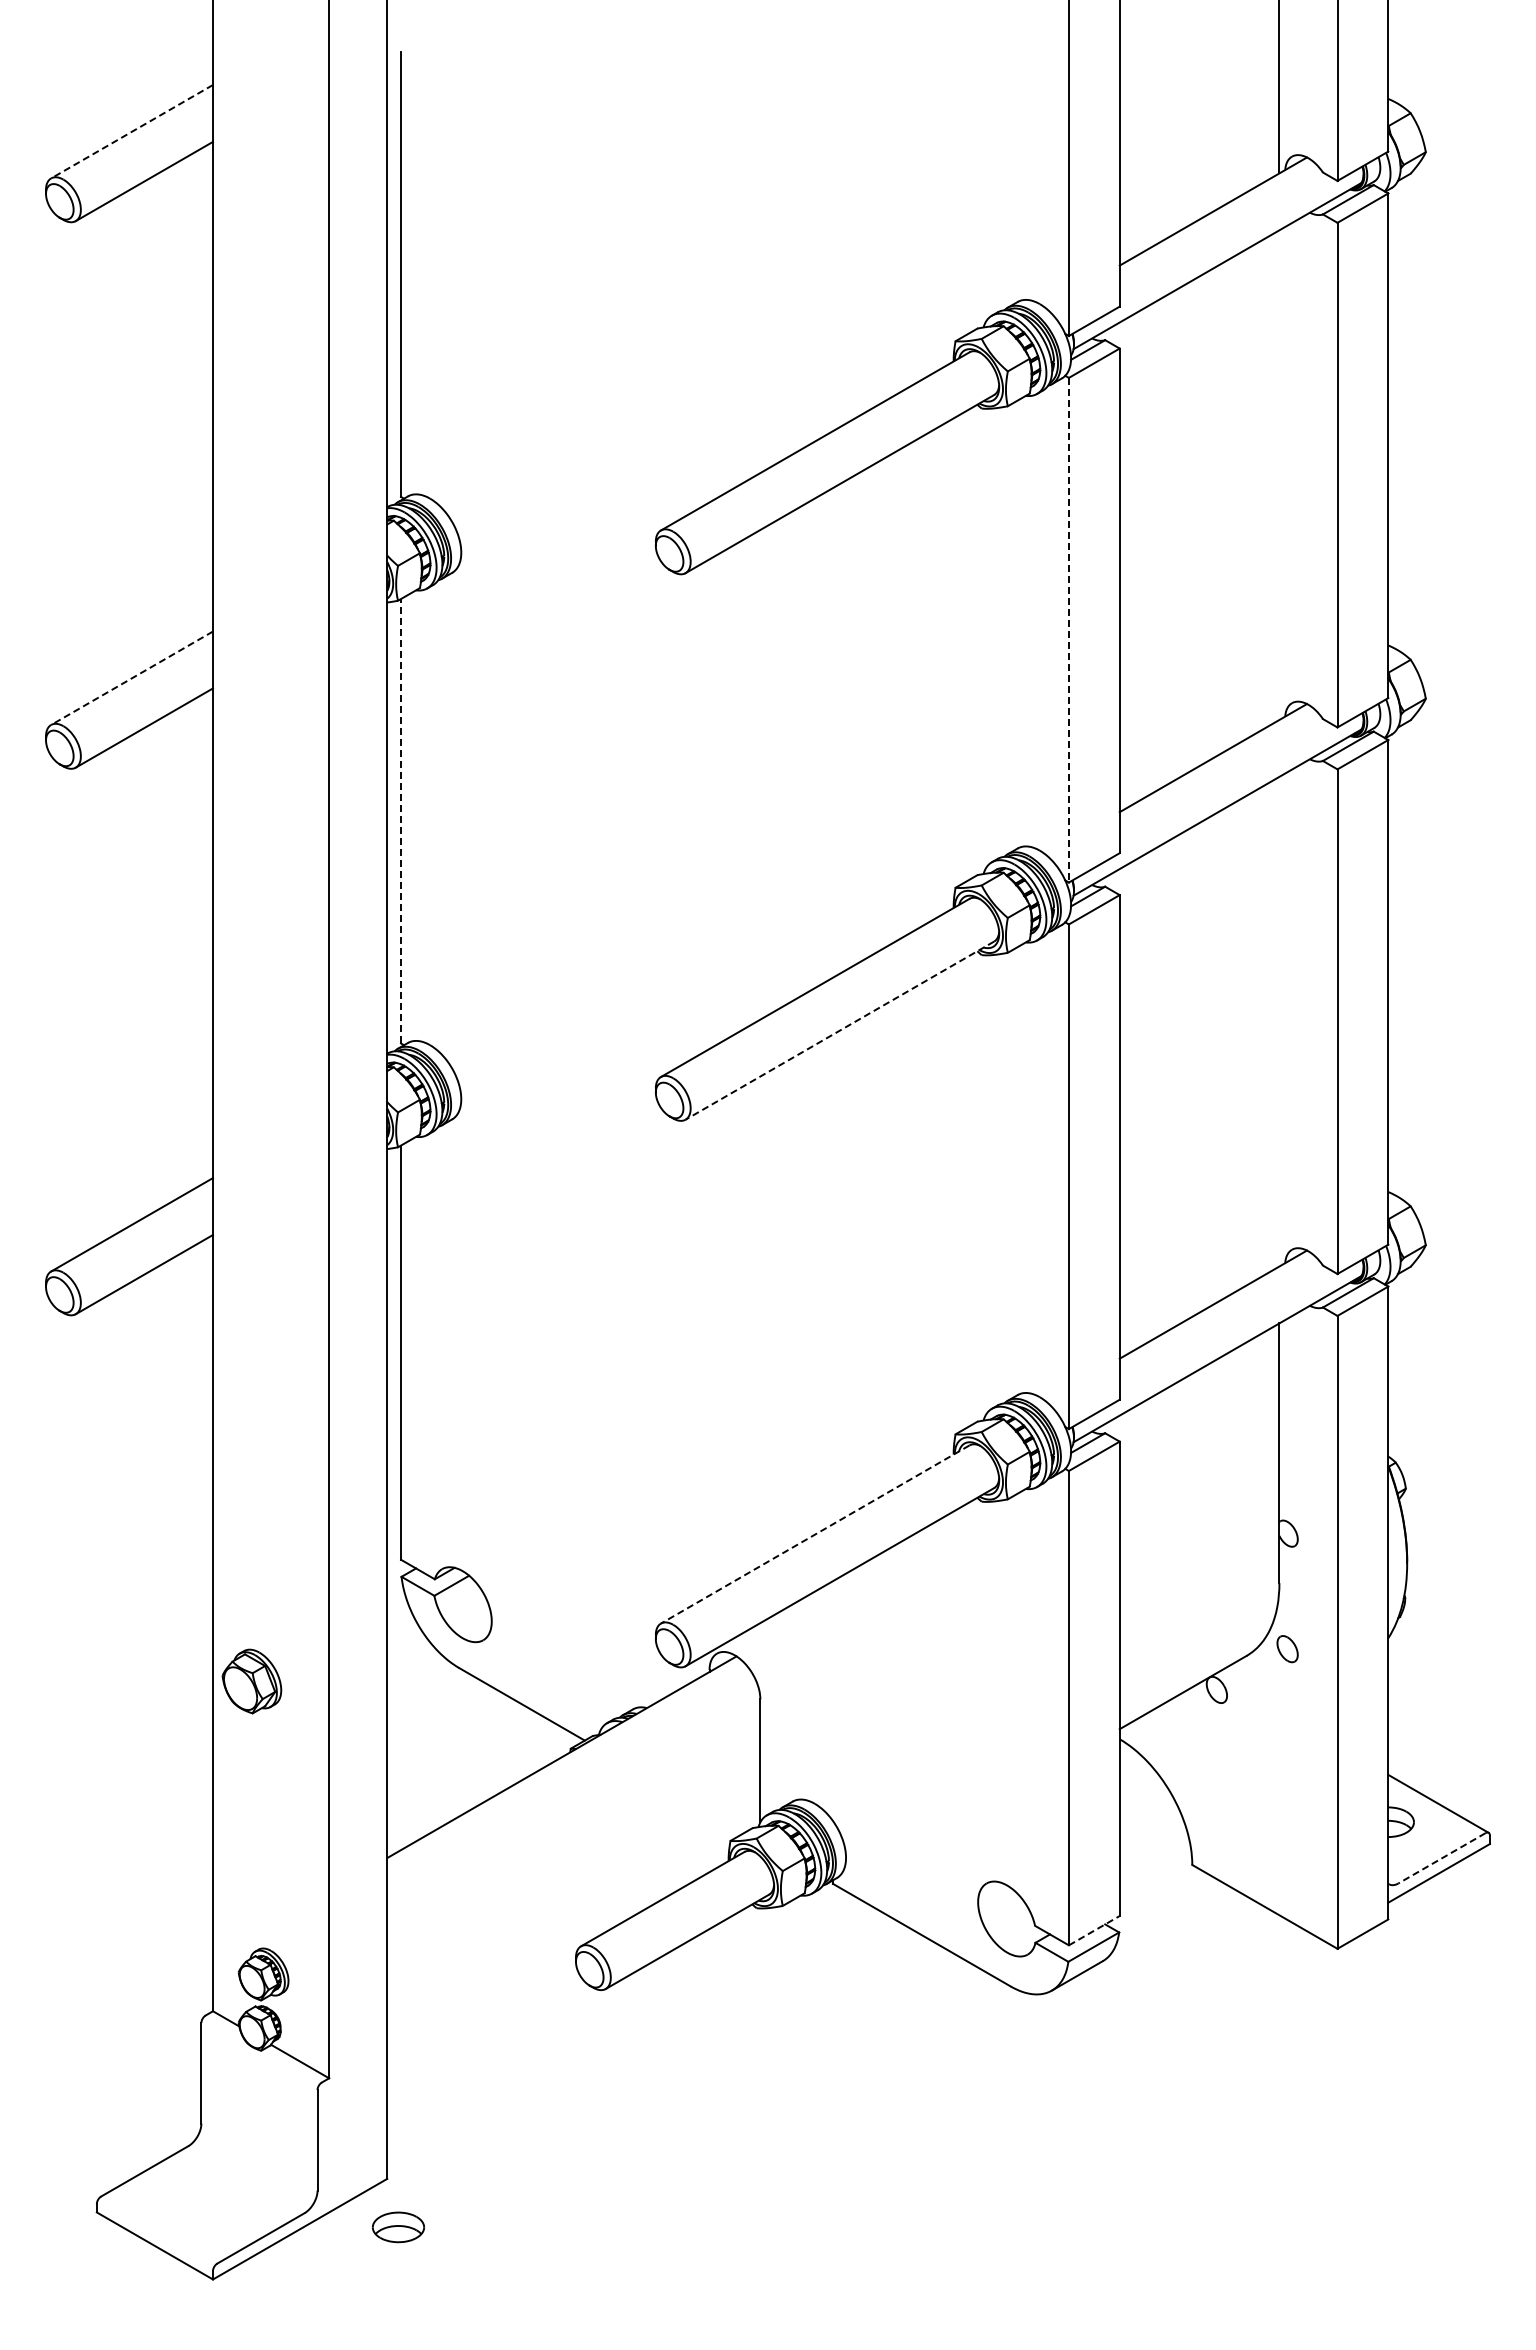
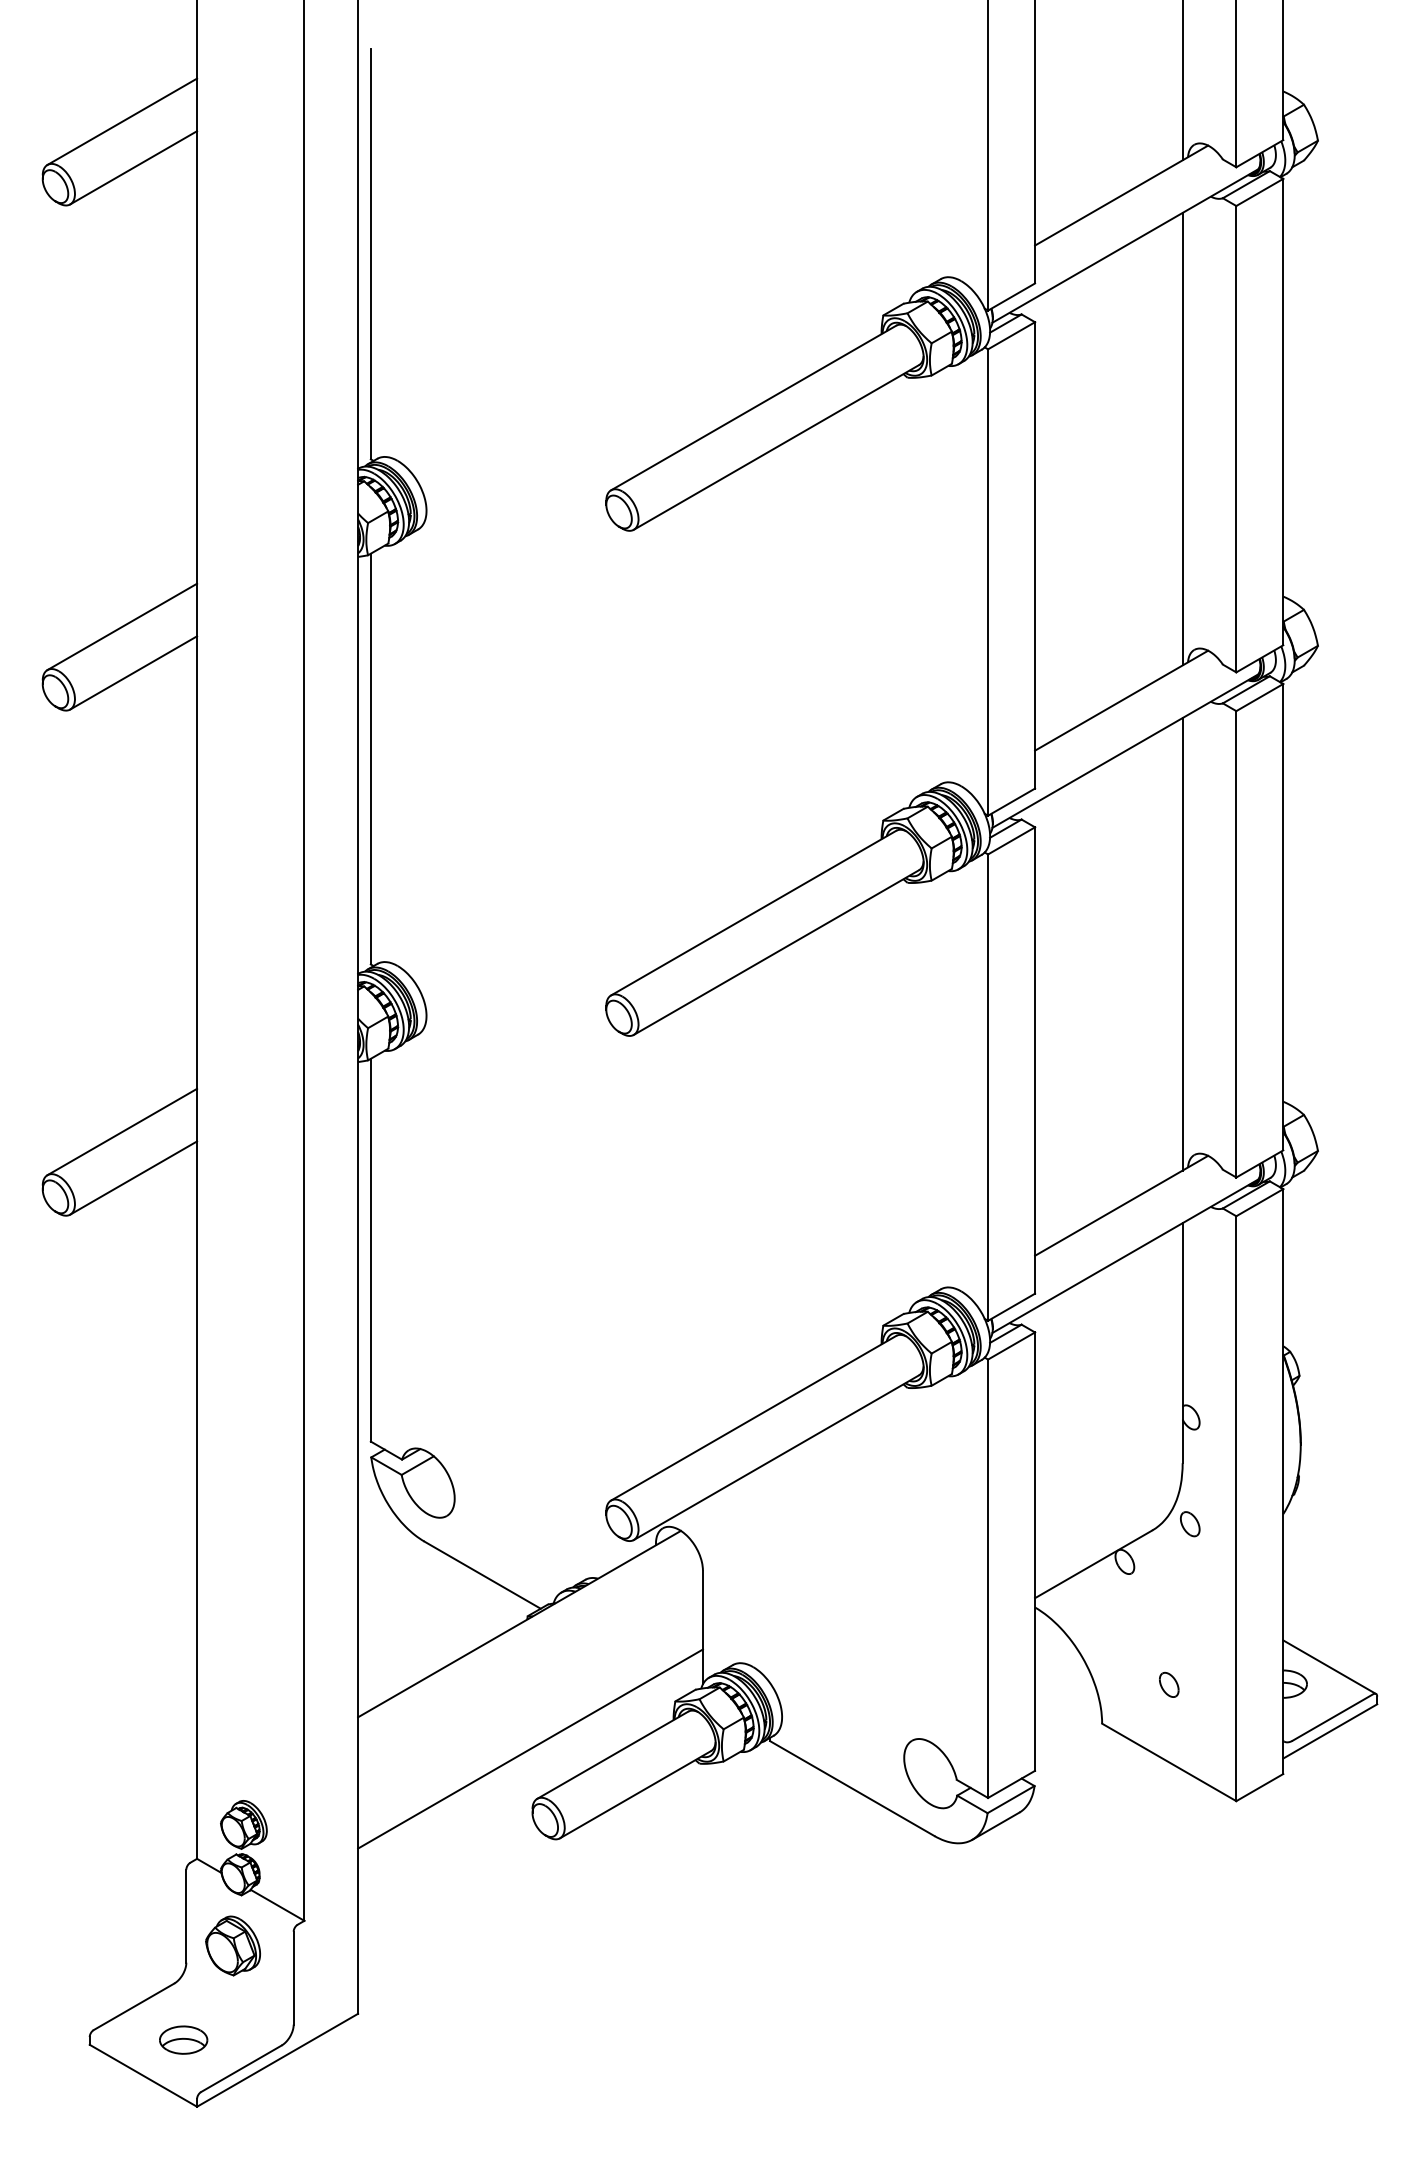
line: (131, 131) -> (121, 121), dashed -> solid
line: (1279, 474) -> (1182, 438), added
line: (1068, 630) -> (987, 582), dashed -> solid
line: (131, 678) -> (121, 627), dashed -> solid
line: (401, 820) -> (371, 758), dashed -> solid
line: (1279, 1021) -> (1182, 944), added
line: (839, 1030) -> (776, 952), dashed -> solid
line: (814, 1534) -> (752, 1418), dashed -> solid
part: (251, 1681) -> (232, 1945), moved
part: (1264, 1823) -> (1168, 1685), added
line: (1441, 1858) -> (1332, 1717), dashed -> solid
line: (573, 1892) -> (530, 1749), added
line: (1094, 1930) -> (1011, 1784), dashed -> solid
part: (398, 2227) -> (183, 2040), moved

